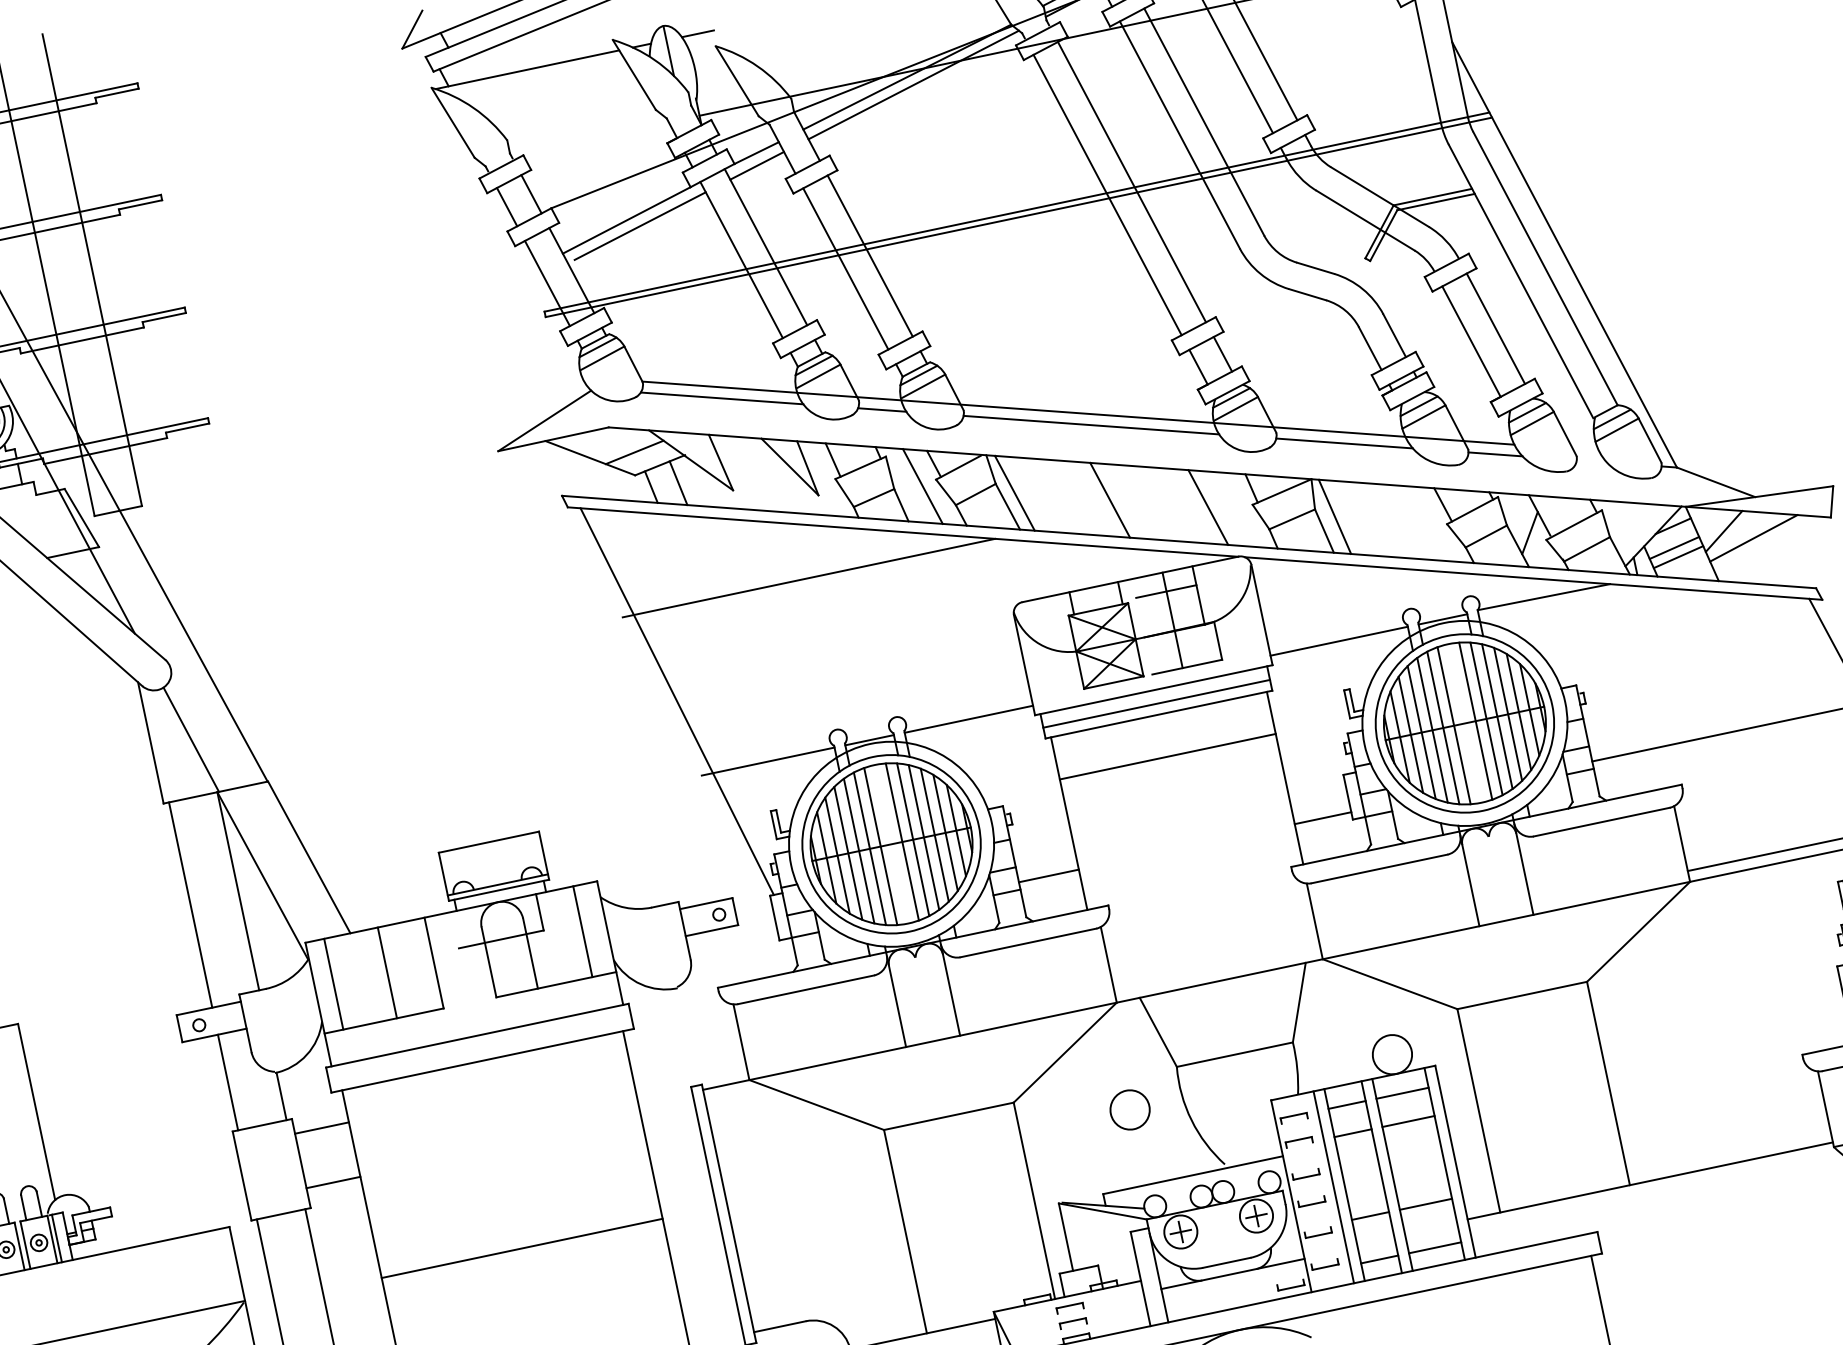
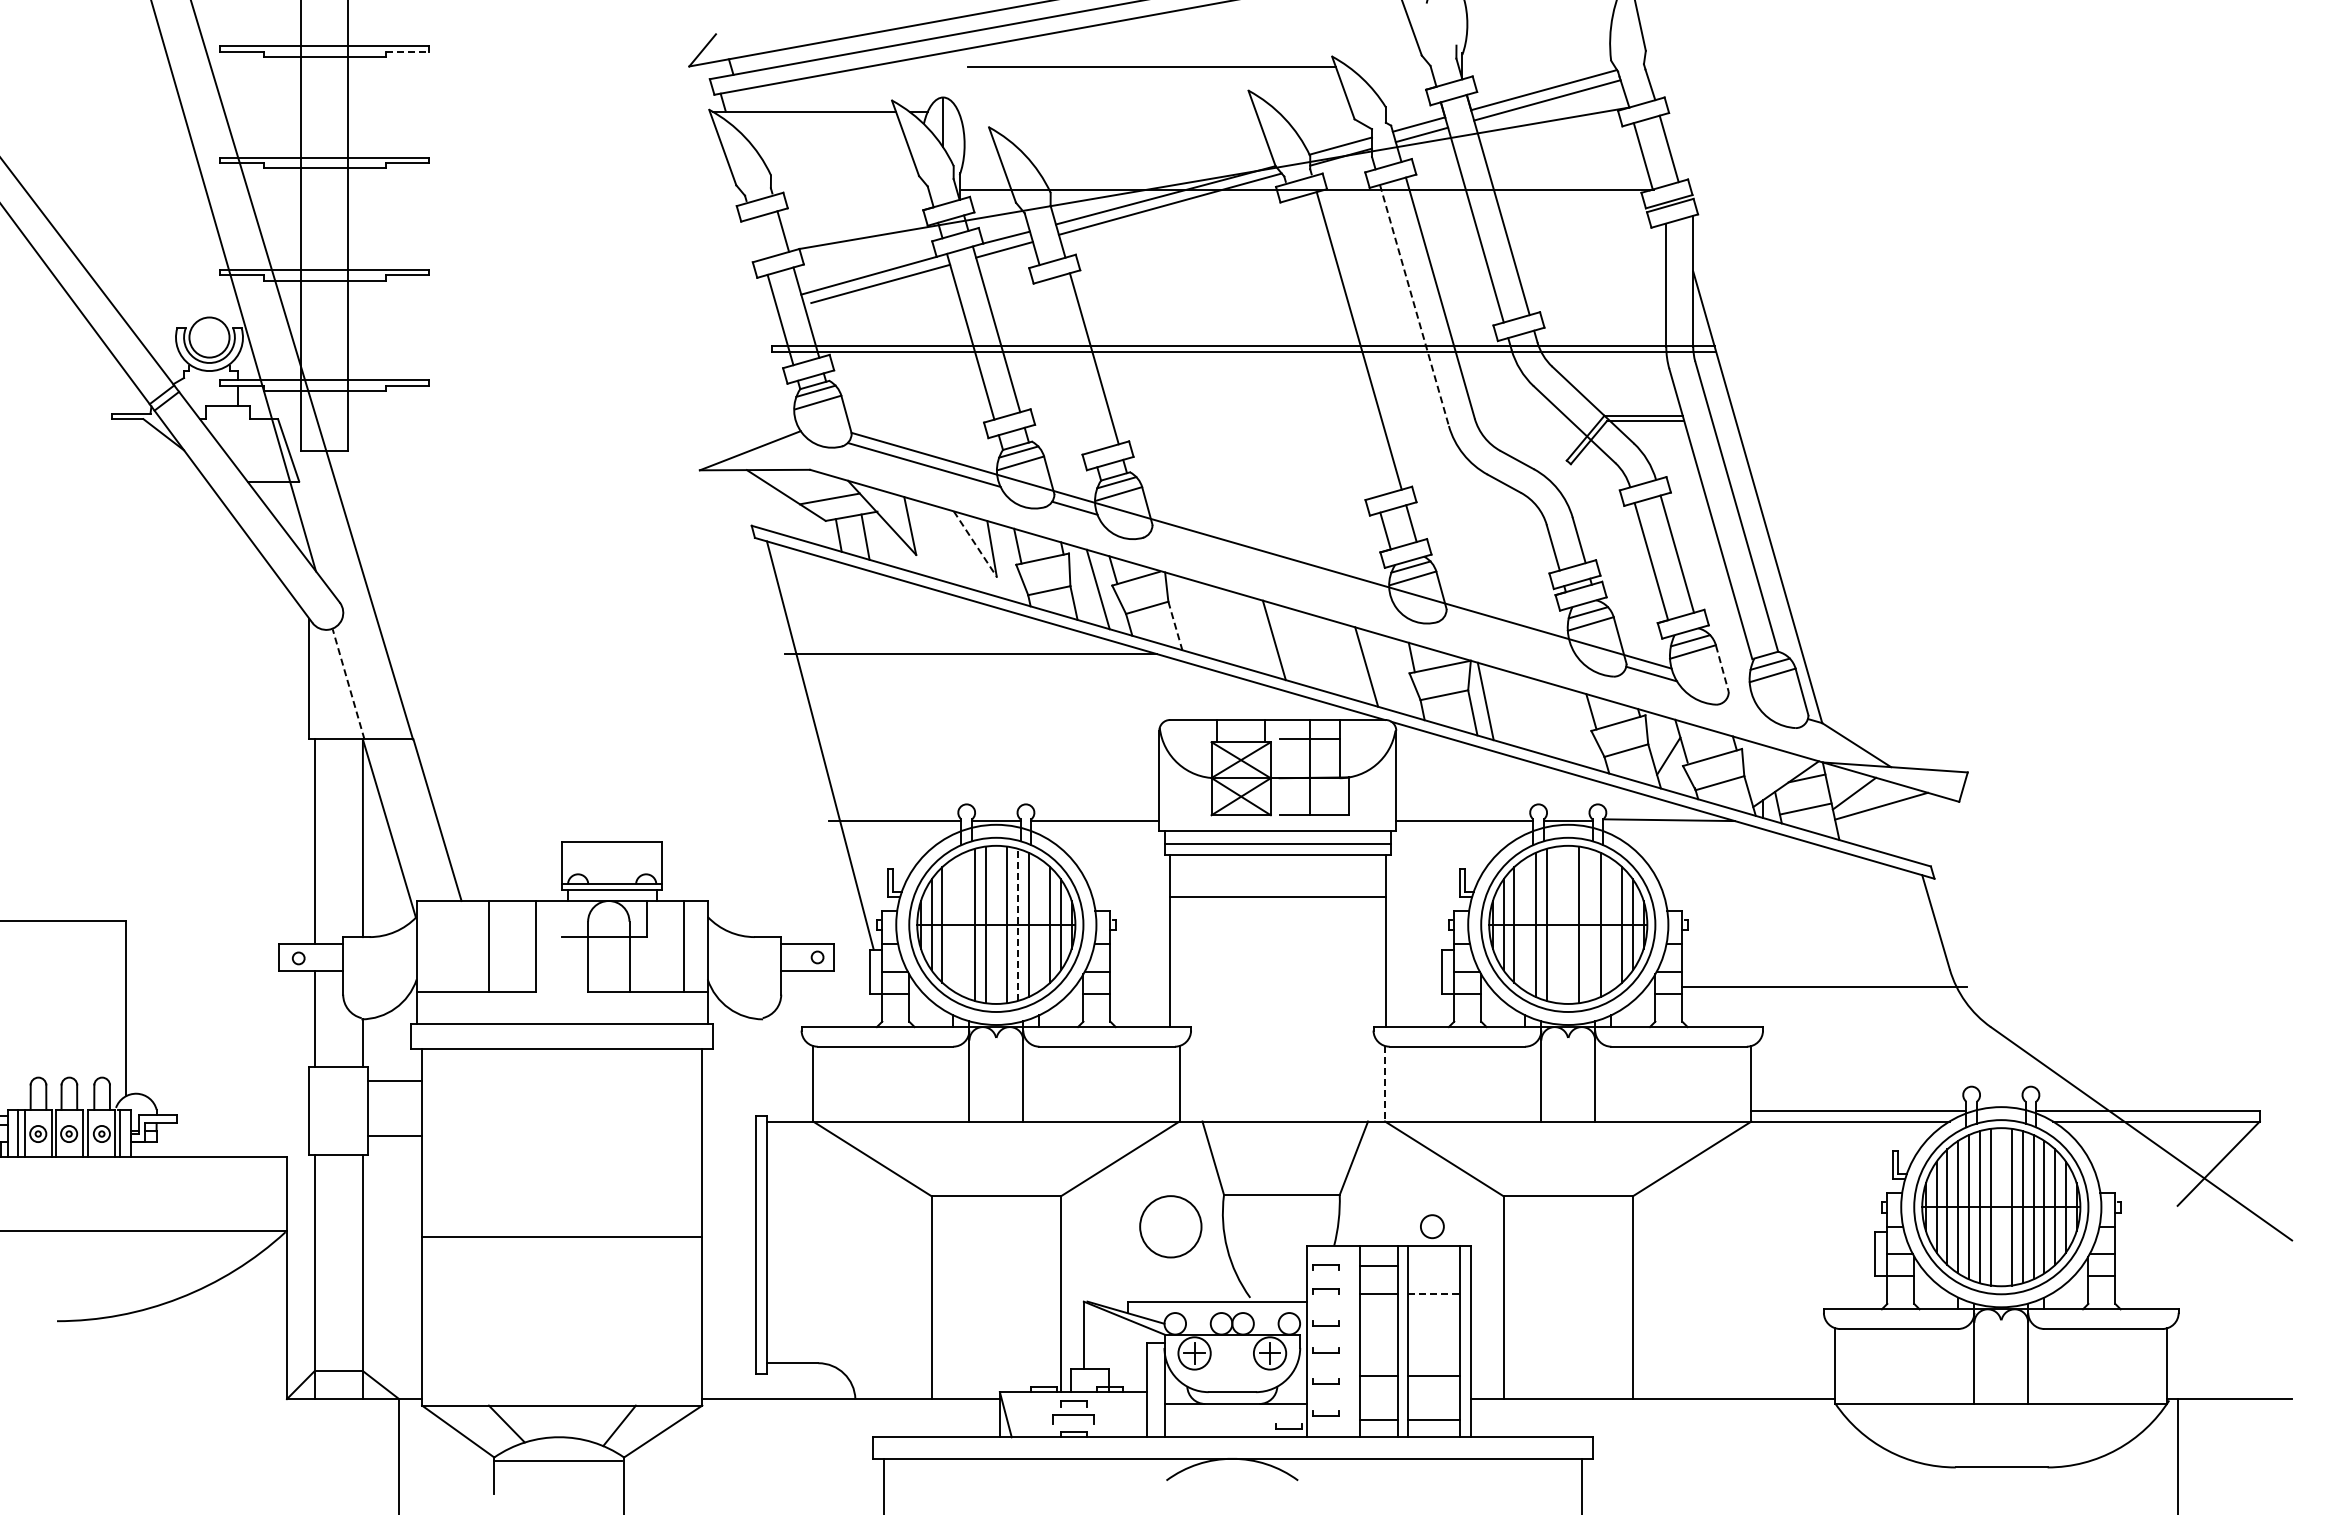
line: (697, 33) -> (974, 111), removed
line: (116, 93) -> (407, 51), solid -> dashed
line: (1179, 135) -> (1414, 305), solid -> dashed
line: (1106, 195) -> (1332, 348), removed
line: (507, 206) -> (757, 238), removed
line: (845, 268) -> (1068, 365), removed
line: (1091, 424) -> (1271, 564), removed
line: (1565, 434) -> (1722, 669), solid -> dashed
line: (1344, 442) -> (1509, 632), removed
line: (790, 467) -> (975, 544), solid -> dashed
line: (1014, 493) -> (1184, 614), removed
line: (1008, 507) -> (1175, 626), solid -> dashed
line: (1674, 548) -> (1803, 799), removed
line: (1508, 713) -> (1611, 924), removed
line: (1486, 718) -> (1589, 924), removed
line: (1454, 725) -> (1557, 924), removed
line: (1421, 732) -> (1525, 924), removed
line: (191, 739) -> (348, 683), solid -> dashed
line: (1322, 817) -> (1413, 986), removed
line: (934, 834) -> (1039, 924), removed
line: (912, 839) -> (1017, 924), solid -> dashed
line: (859, 850) -> (964, 924), removed
line: (848, 852) -> (953, 924), removed
line: (1049, 875) -> (1140, 986), removed
line: (1315, 921) -> (1385, 1083), solid -> dashed
line: (333, 984) -> (435, 946), removed
circle: (1392, 1054) -> (1432, 1226), size x0.6
line: (1402, 1093) -> (1434, 1265), removed
circle: (1129, 1109) -> (1170, 1226), size x1.6
line: (1408, 1121) -> (1434, 1293), solid -> dashed
line: (1333, 1187) -> (1349, 1341), removed
part: (1073, 1323) -> (1073, 1419), size x1.6

